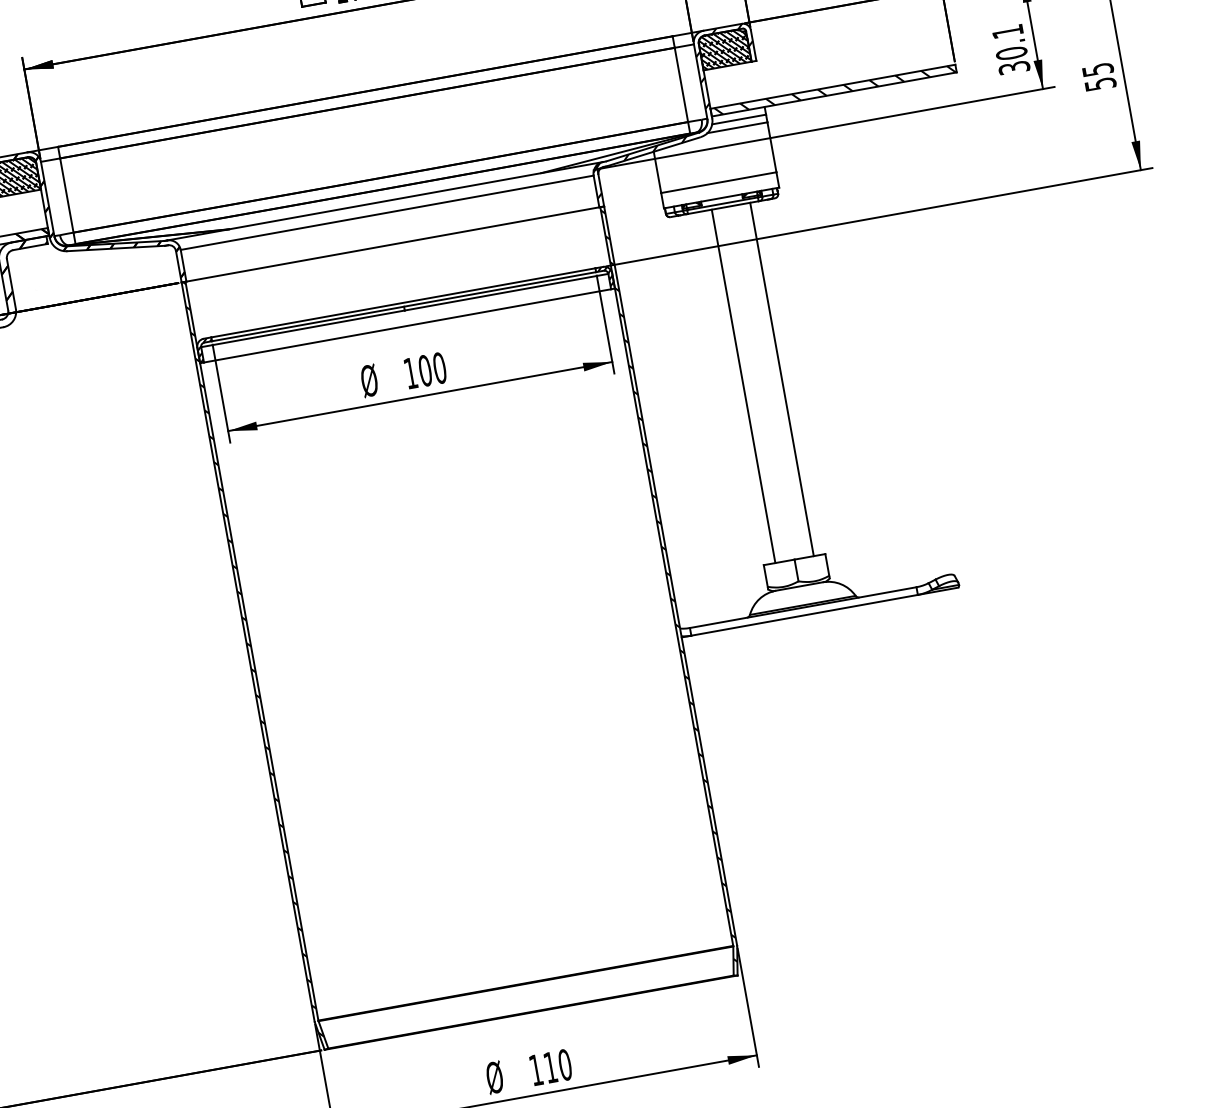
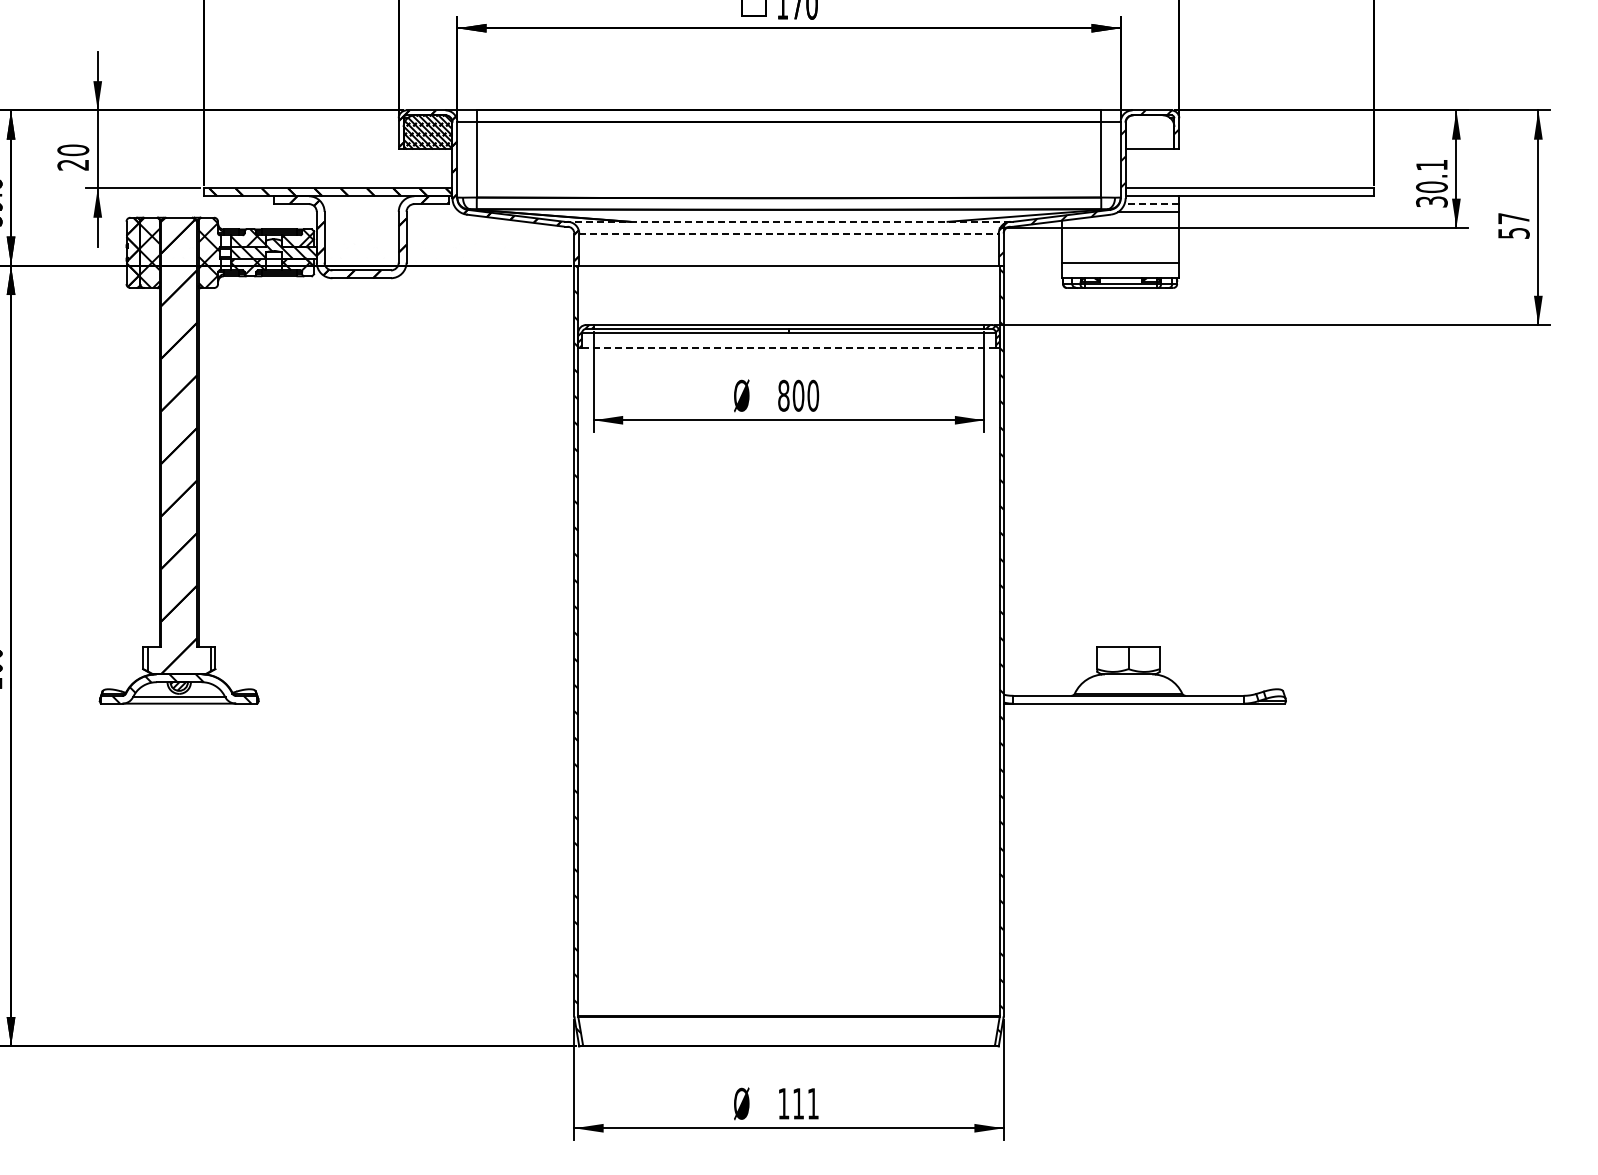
hatch: (724, 49) -> (1149, 132), removed
text: (1097, 69) -> (1513, 218), 55 -> 57
hatch: (835, 90) -> (1251, 192), removed
line: (738, 119) -> (1151, 204), solid -> dashed
line: (384, 201) -> (788, 221), solid -> dashed
line: (387, 212) -> (789, 233), solid -> dashed
line: (408, 325) -> (789, 348), solid -> dashed
text: (410, 373) -> (783, 395), 100 -> 800
line: (782, 379) -> (1148, 467), removed
line: (744, 386) -> (1109, 467), removed
text: (565, 1064) -> (813, 1103), 110 -> 111

